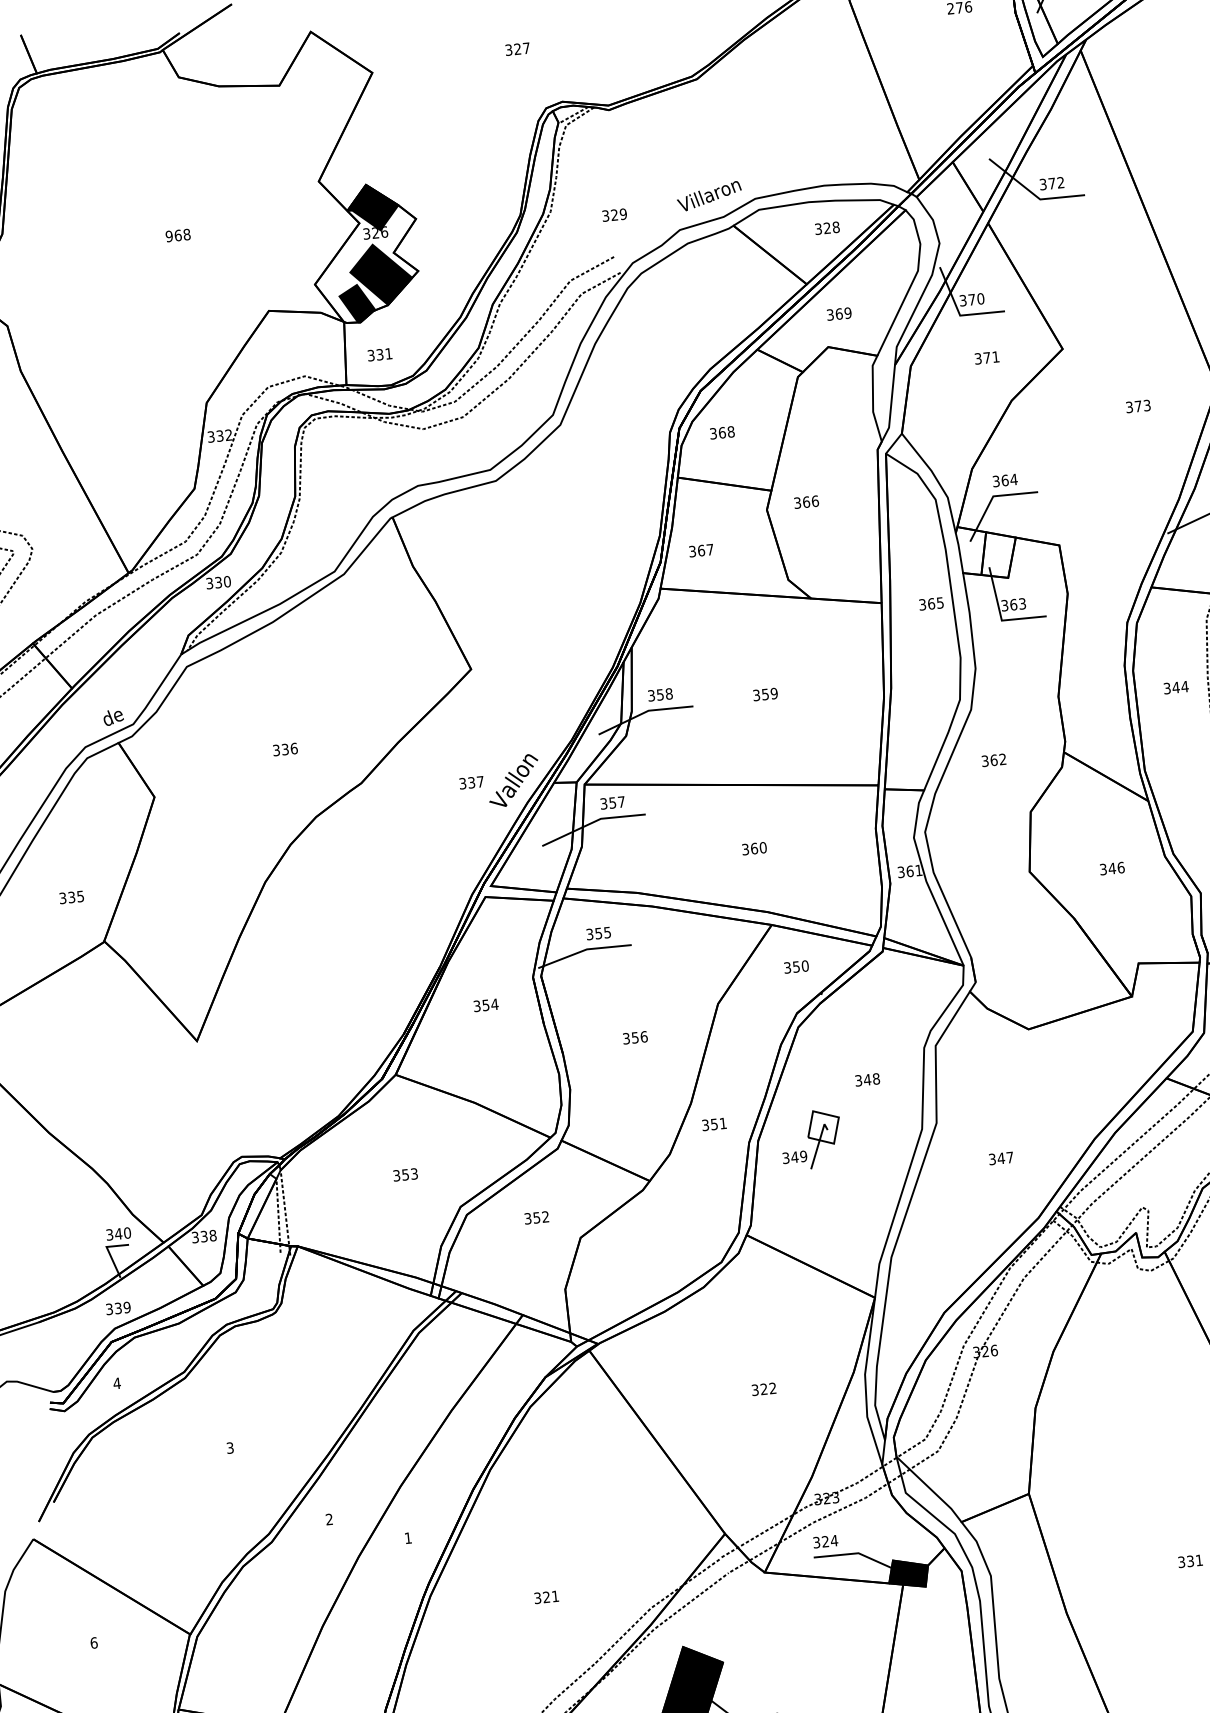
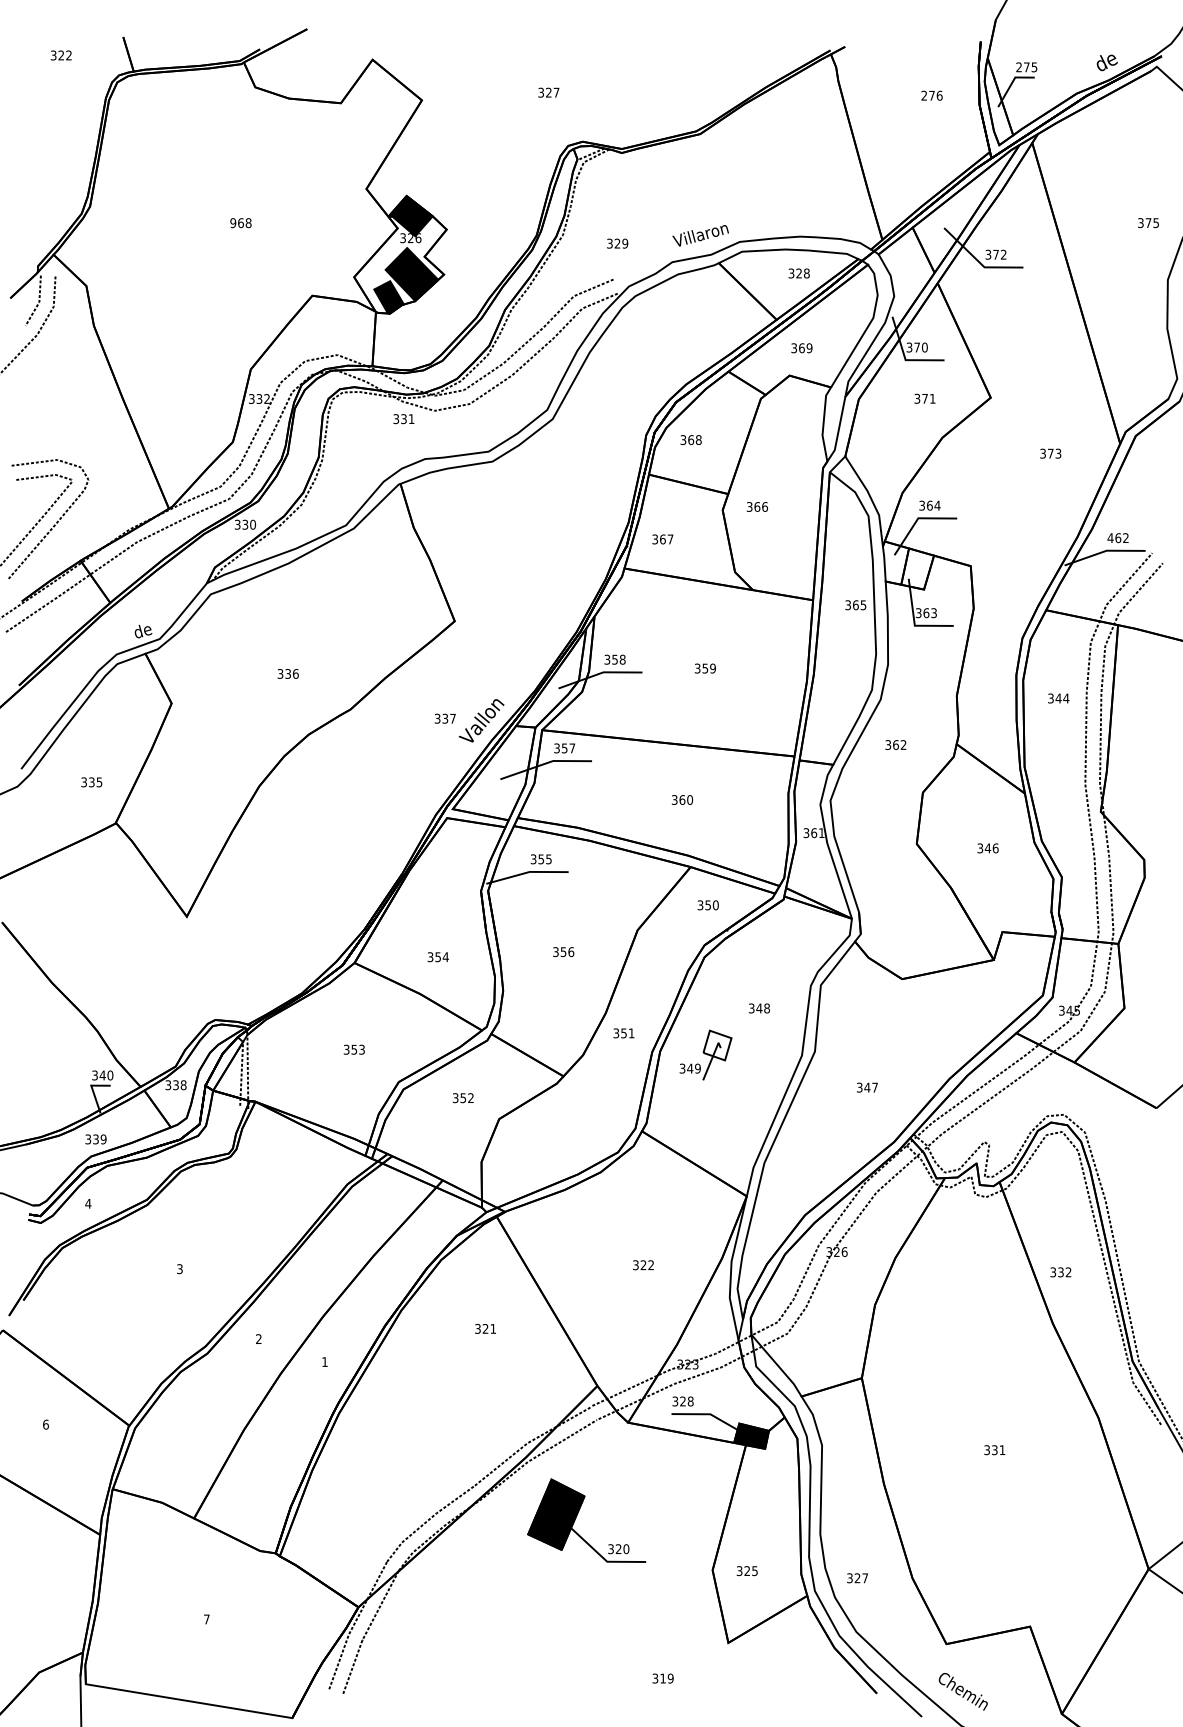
text: (379, 355) -> (403, 419), moved
text: (485, 1005) -> (437, 957), moved
text: (834, 1540) -> (690, 1401), 324 -> 328
text: (546, 1596) -> (485, 1328), moved

